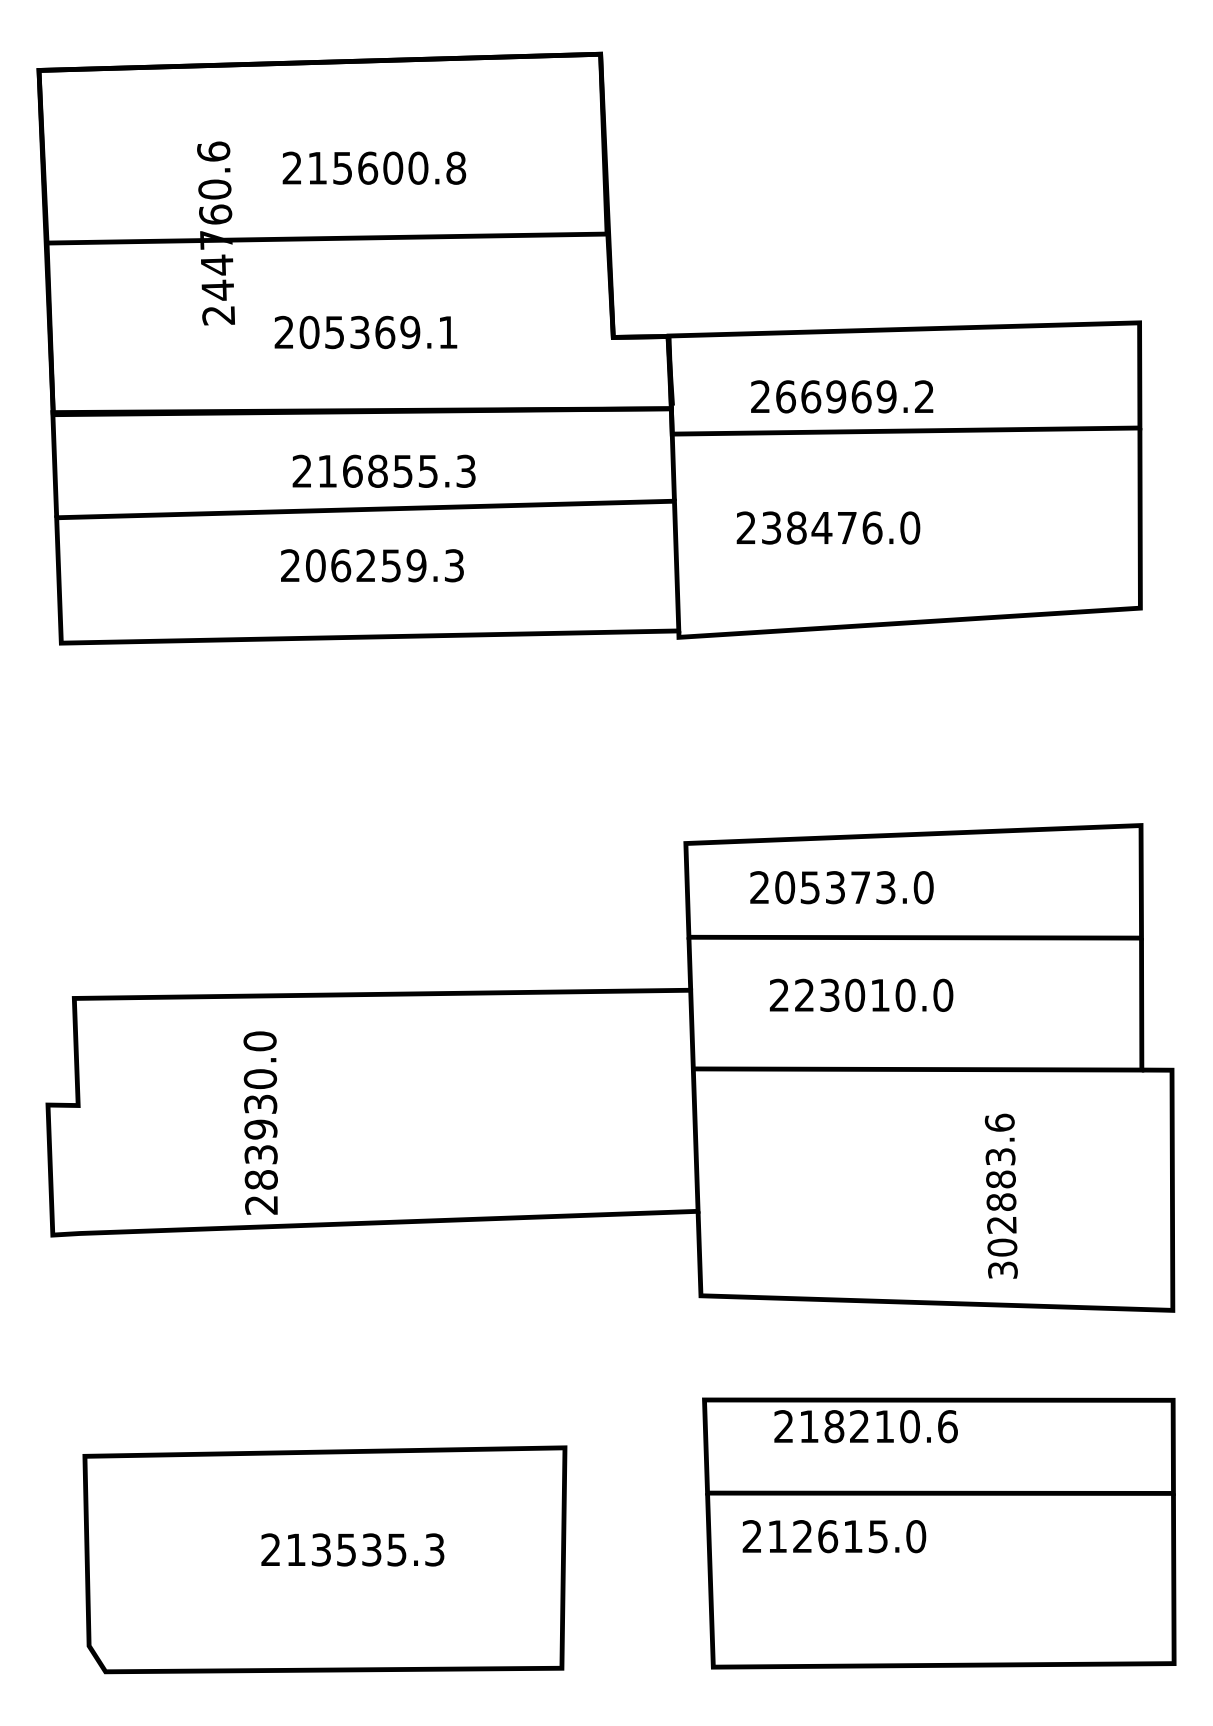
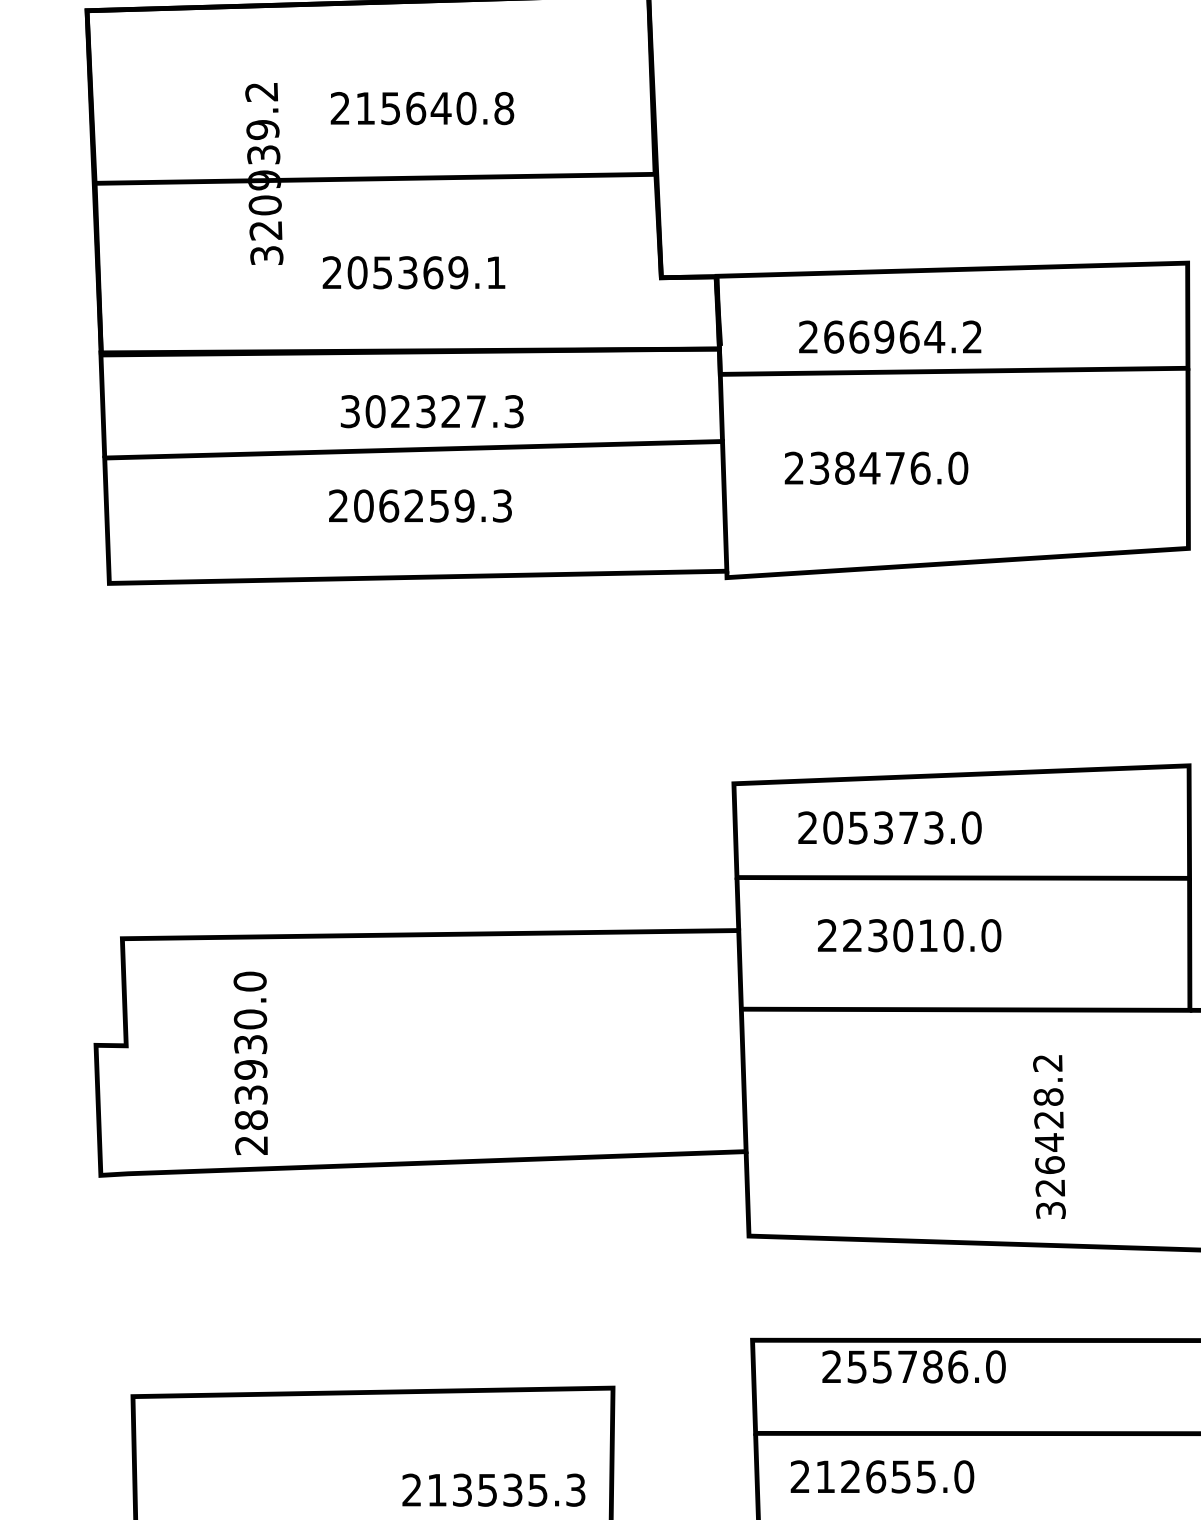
text: (392, 167) -> (440, 107), 215600.8 -> 215640.8
text: (216, 233) -> (264, 173), 244760.6 -> 320939.2
text: (886, 396) -> (934, 336), 266969.2 -> 266964.2
text: (364, 470) -> (412, 410), 216855.3 -> 302327.3
text: (260, 1122) -> (250, 1062), moved
text: (1000, 1184) -> (1048, 1124), 302883.6 -> 326428.2
text: (878, 1426) -> (926, 1366), 218210.6 -> 255786.0
text: (852, 1536) -> (900, 1476), 212615.0 -> 212655.0
text: (352, 1549) -> (493, 1489), moved

